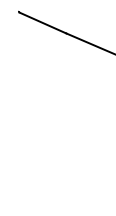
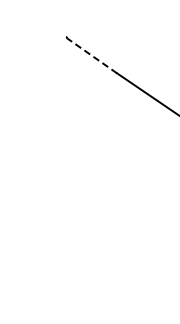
line: (42, 22) -> (91, 55), solid -> dashed

